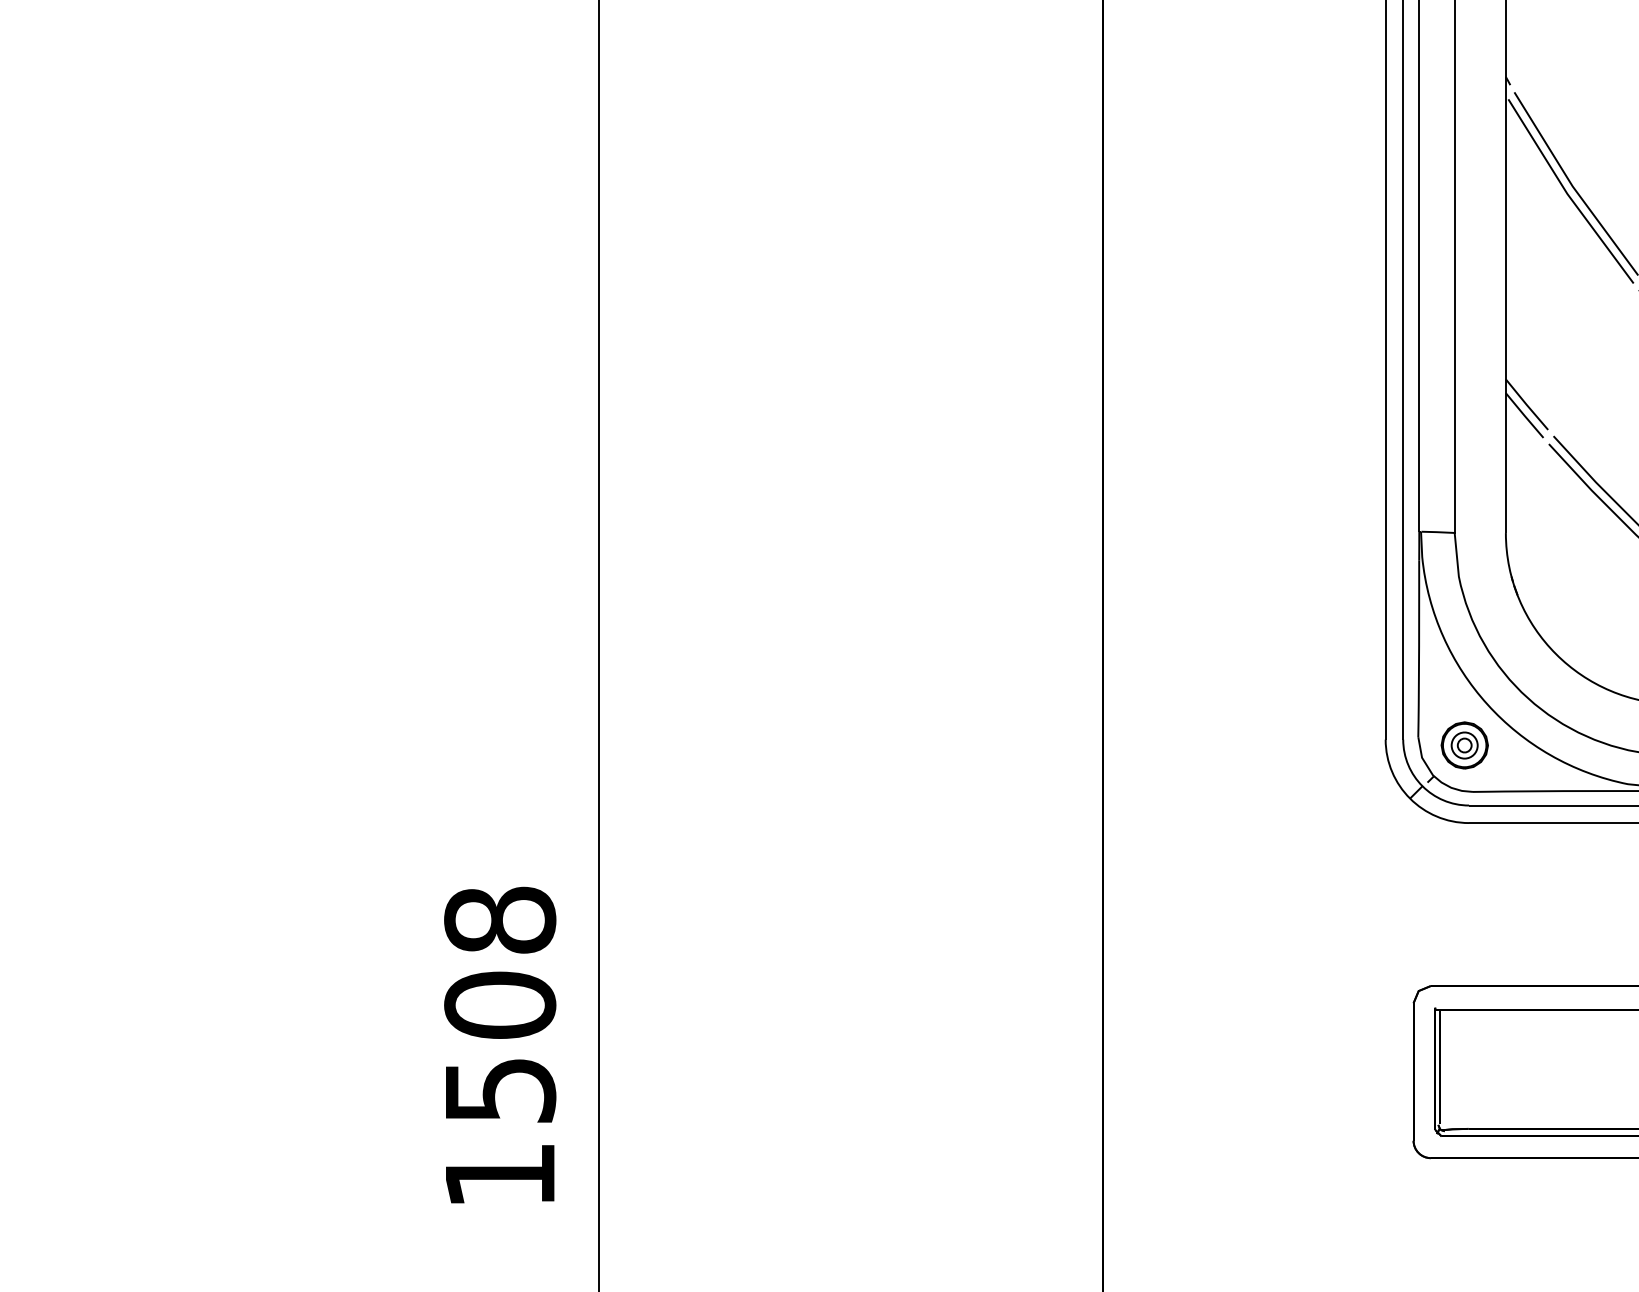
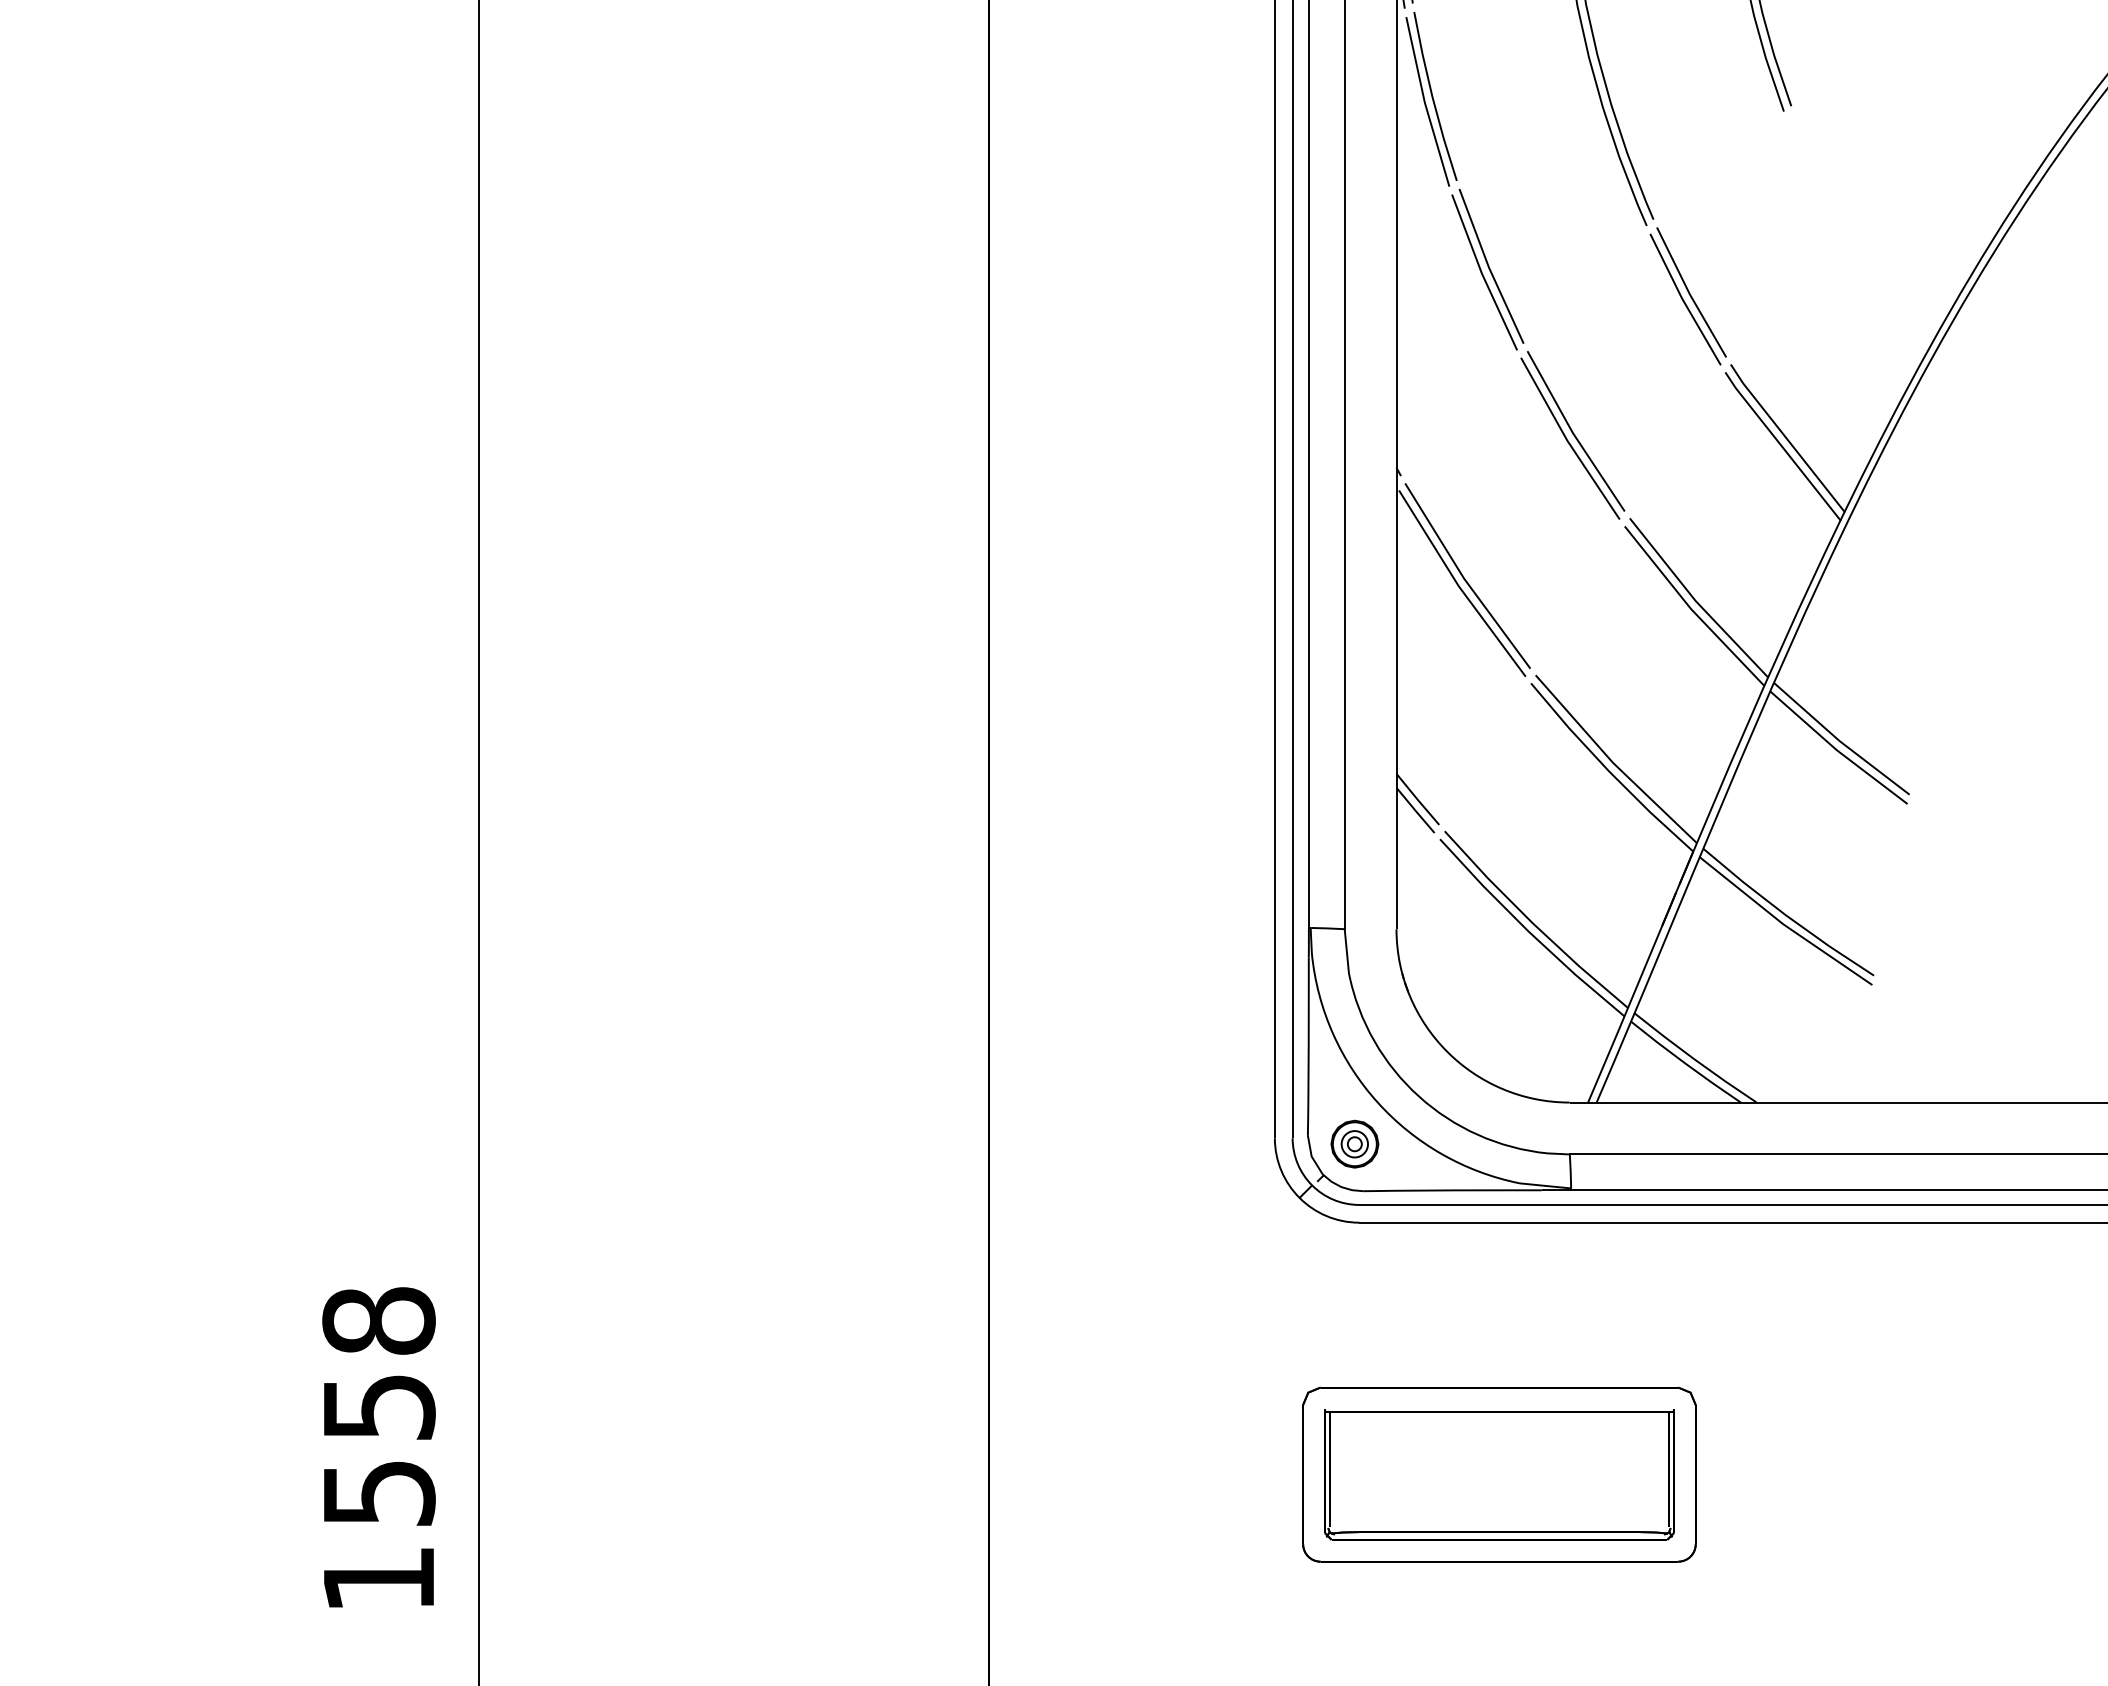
text: (499, 1005) -> (378, 1407), 1508 -> 1558

